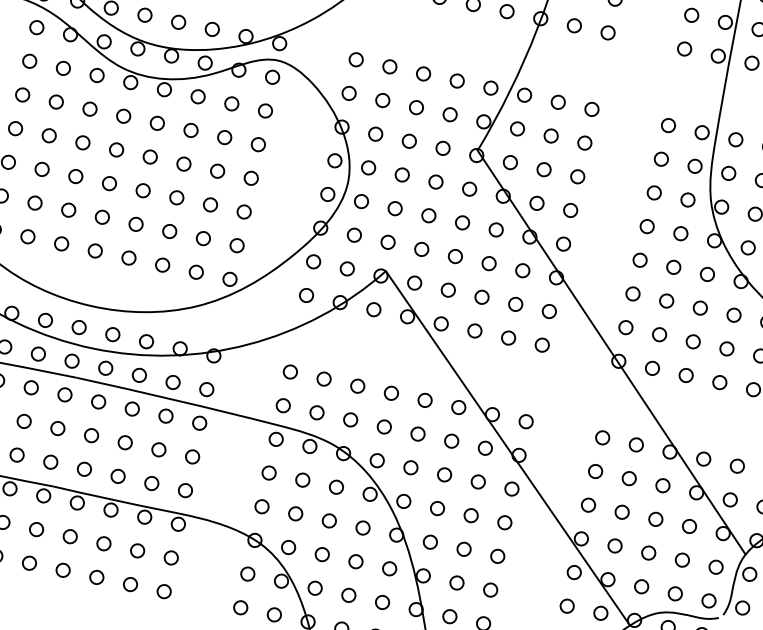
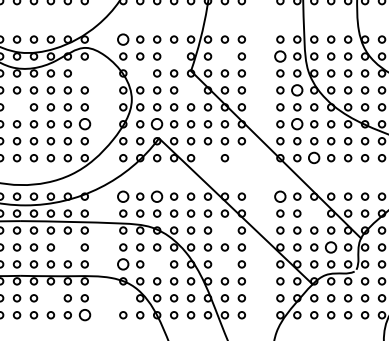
circle: (356, 59) -> (123, 39), size x1.6
circle: (264, 110) -> (84, 73), removed
circle: (450, 114) -> (174, 56), removed
circle: (376, 134) -> (140, 73), removed
circle: (550, 135) -> (224, 56), removed
circle: (115, 150) -> (16, 107), removed
circle: (661, 159) -> (280, 56), size x1.6
circle: (468, 189) -> (190, 90), removed
circle: (243, 212) -> (84, 124), size x1.6
circle: (681, 233) -> (297, 90), size x1.6
circle: (388, 242) -> (157, 124), size x1.6
circle: (666, 301) -> (297, 124), size x1.6
circle: (473, 331) -> (207, 158), removed
circle: (541, 345) -> (241, 158), removed
circle: (290, 371) -> (123, 196), size x1.6
circle: (686, 376) -> (314, 158), size x1.6
circle: (358, 386) -> (157, 196), size x1.6
circle: (602, 437) -> (280, 196), size x1.6
circle: (158, 449) -> (67, 247), removed
circle: (477, 481) -> (224, 230), removed
circle: (663, 485) -> (314, 213), removed
circle: (262, 506) -> (123, 264), size x1.6
circle: (329, 521) -> (157, 264), removed
circle: (102, 543) -> (50, 298), removed
circle: (463, 549) -> (224, 264), removed
circle: (682, 560) -> (331, 247), size x1.6
circle: (248, 574) -> (123, 298), removed
circle: (163, 592) -> (84, 315), size x1.6

